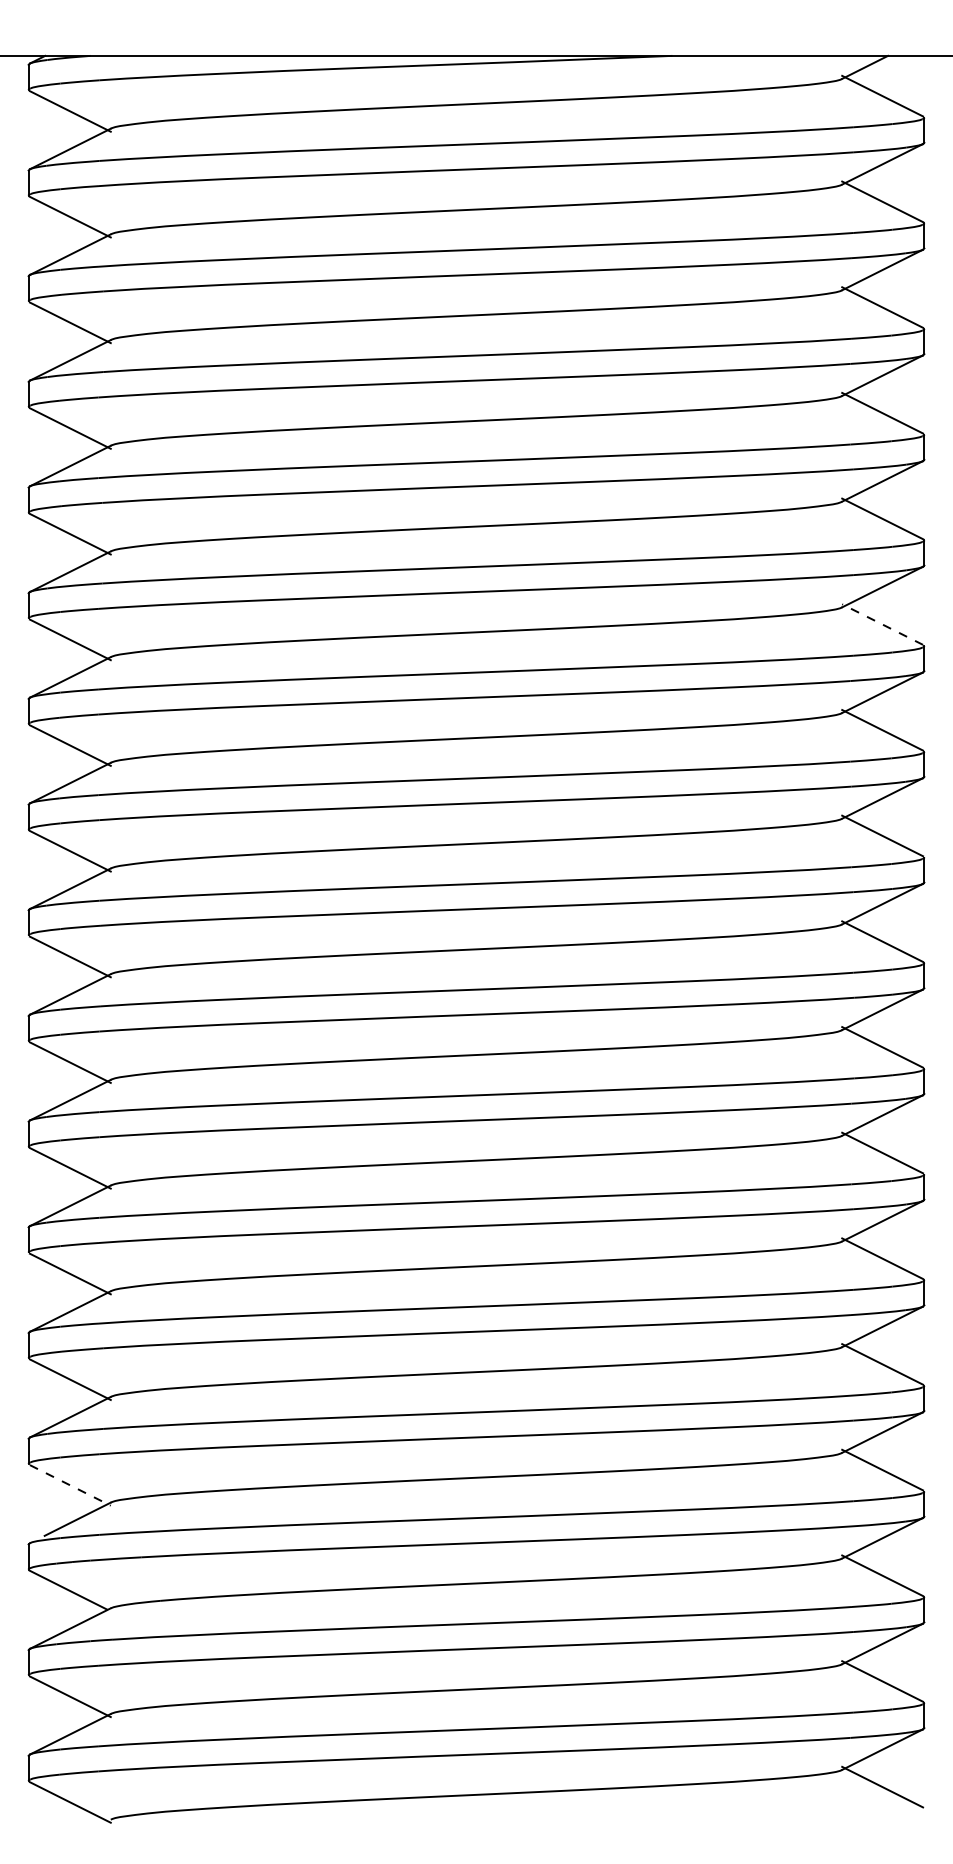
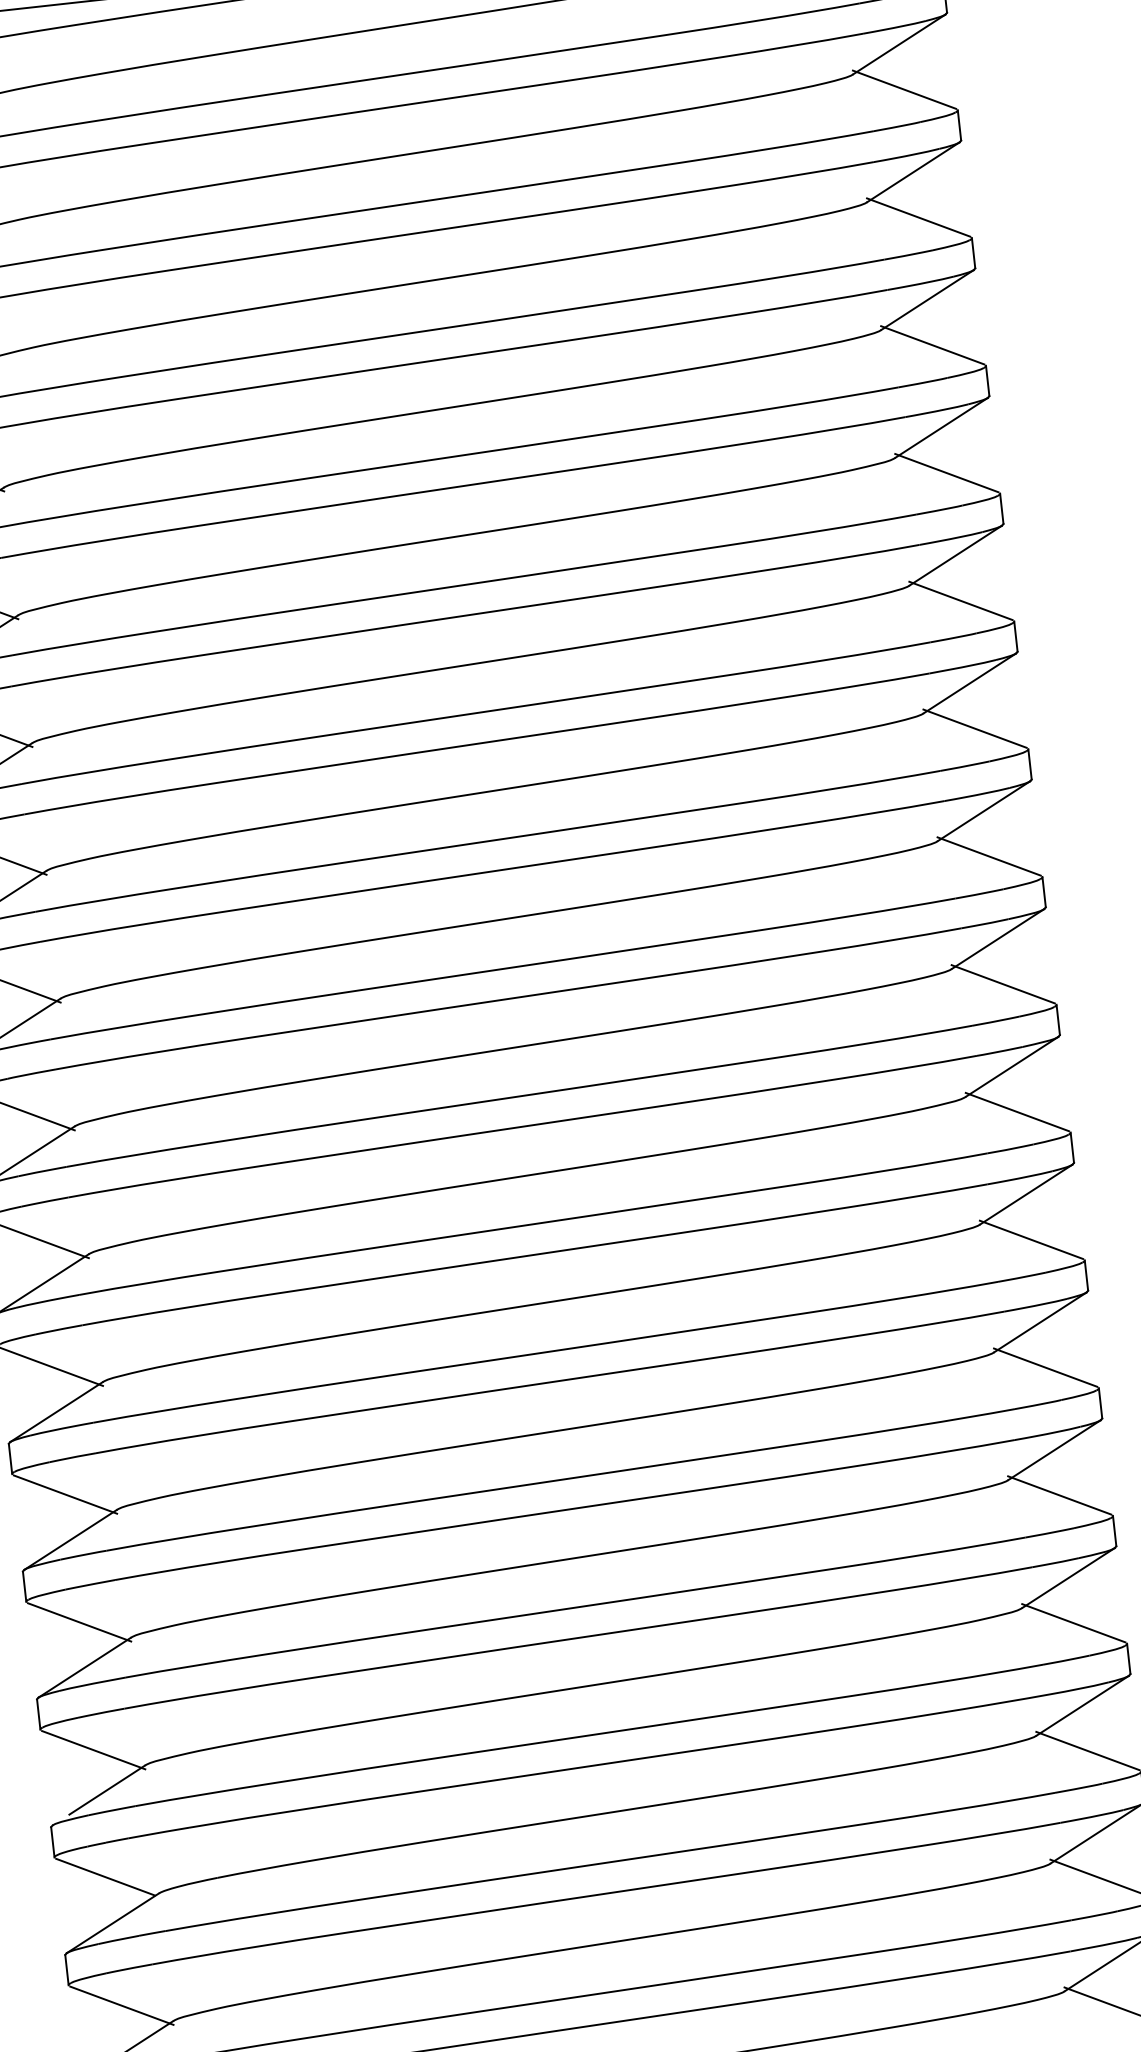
line: (882, 624) -> (960, 600), dashed -> solid
line: (70, 1485) -> (93, 1750), dashed -> solid

